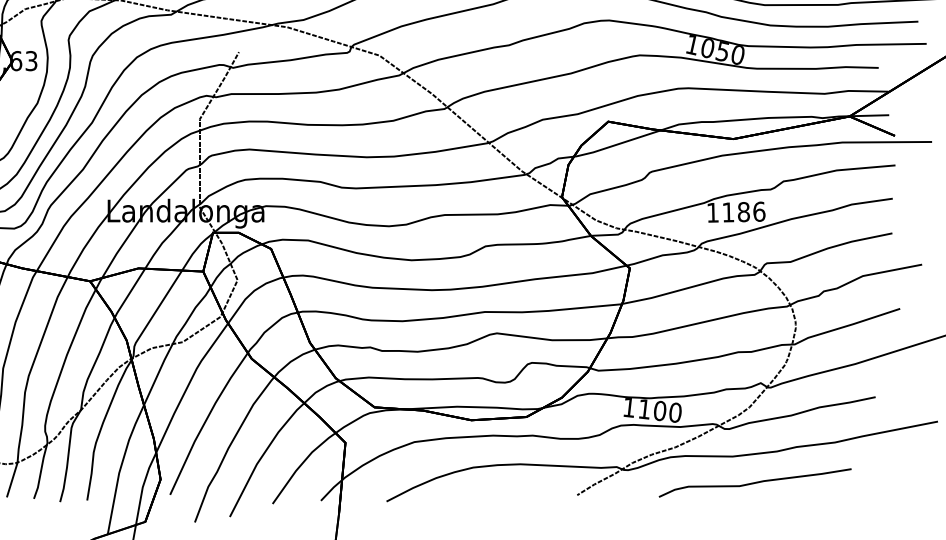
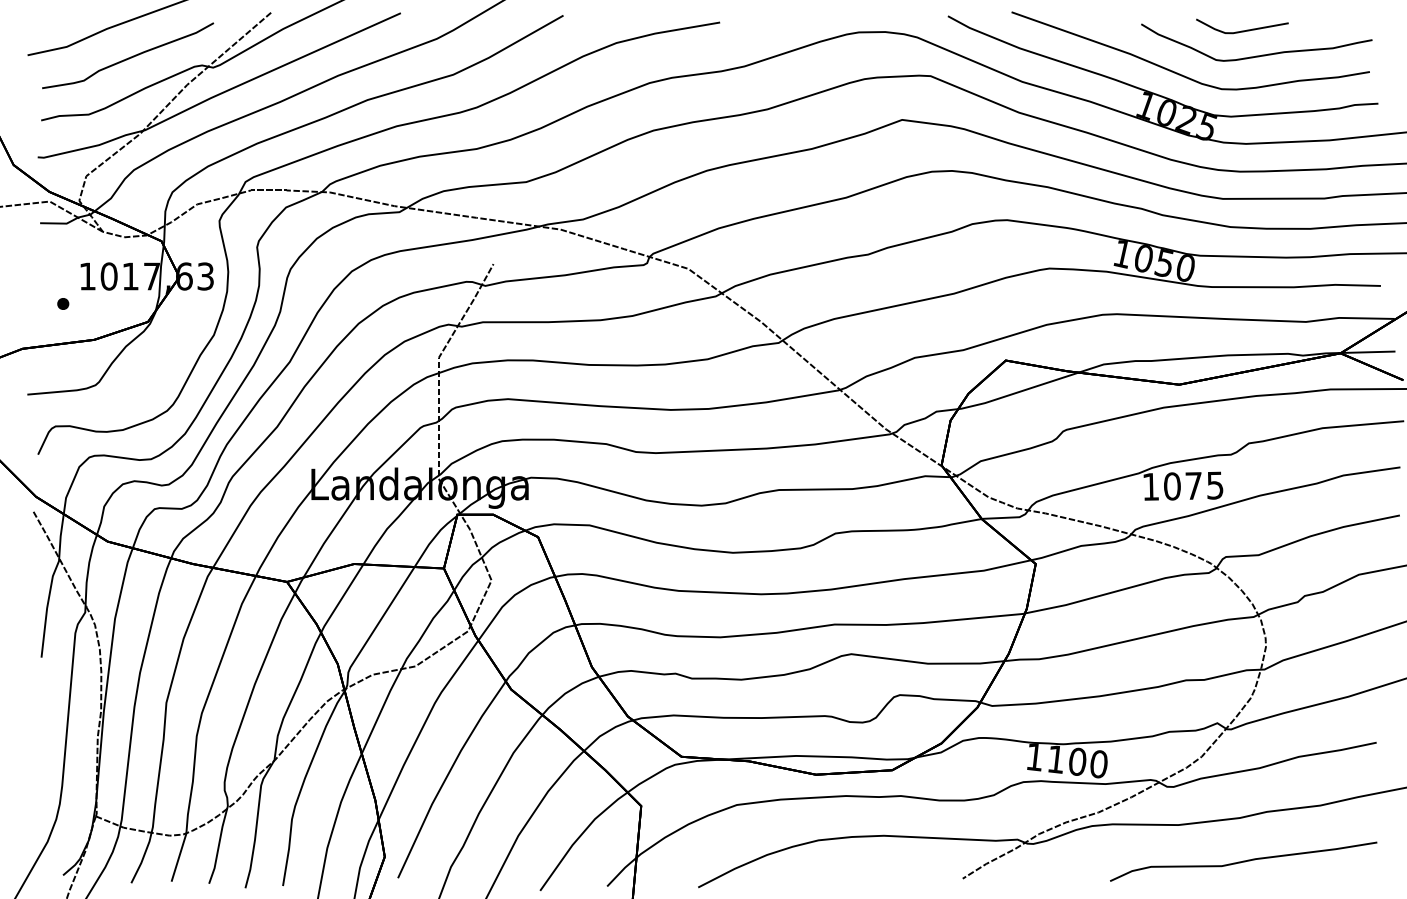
text: (743, 211) -> (1193, 485), 1186 -> 1075
curve: (755, 482) -> (1243, 861), moved

